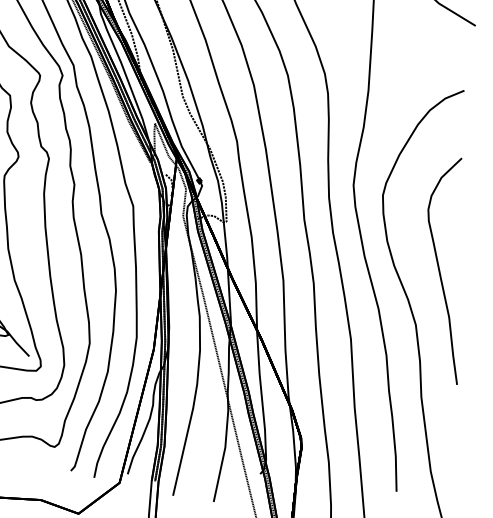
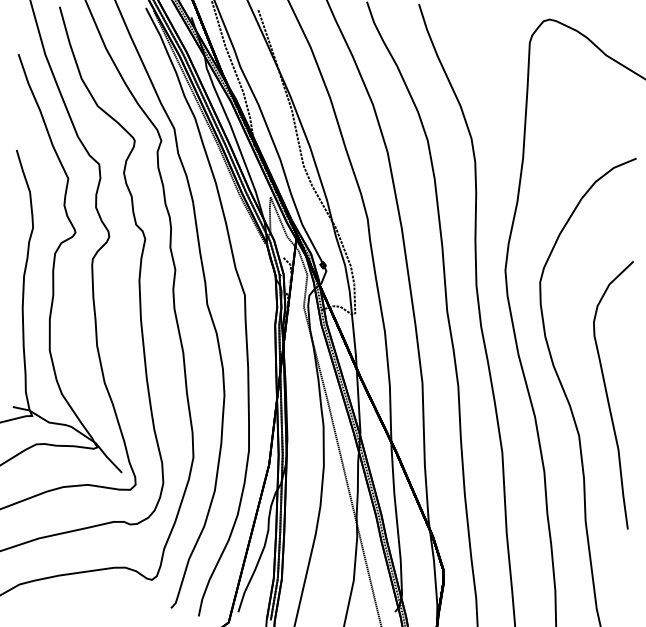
curve: (440, 272) -> (608, 396), moved

